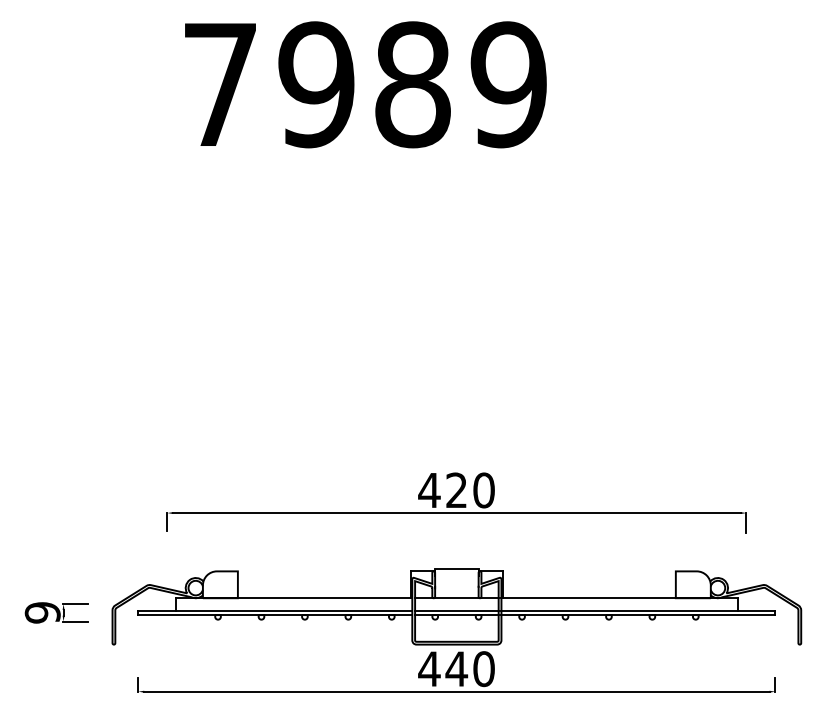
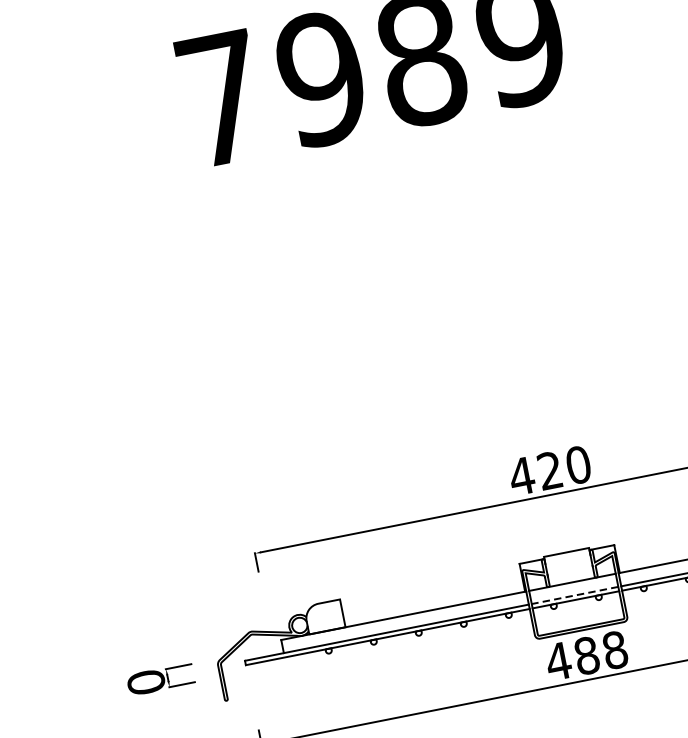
line: (456, 610) -> (574, 595), solid -> dashed
text: (42, 612) -> (145, 682), 9 -> 0
text: (469, 669) -> (600, 653), 440 -> 488

